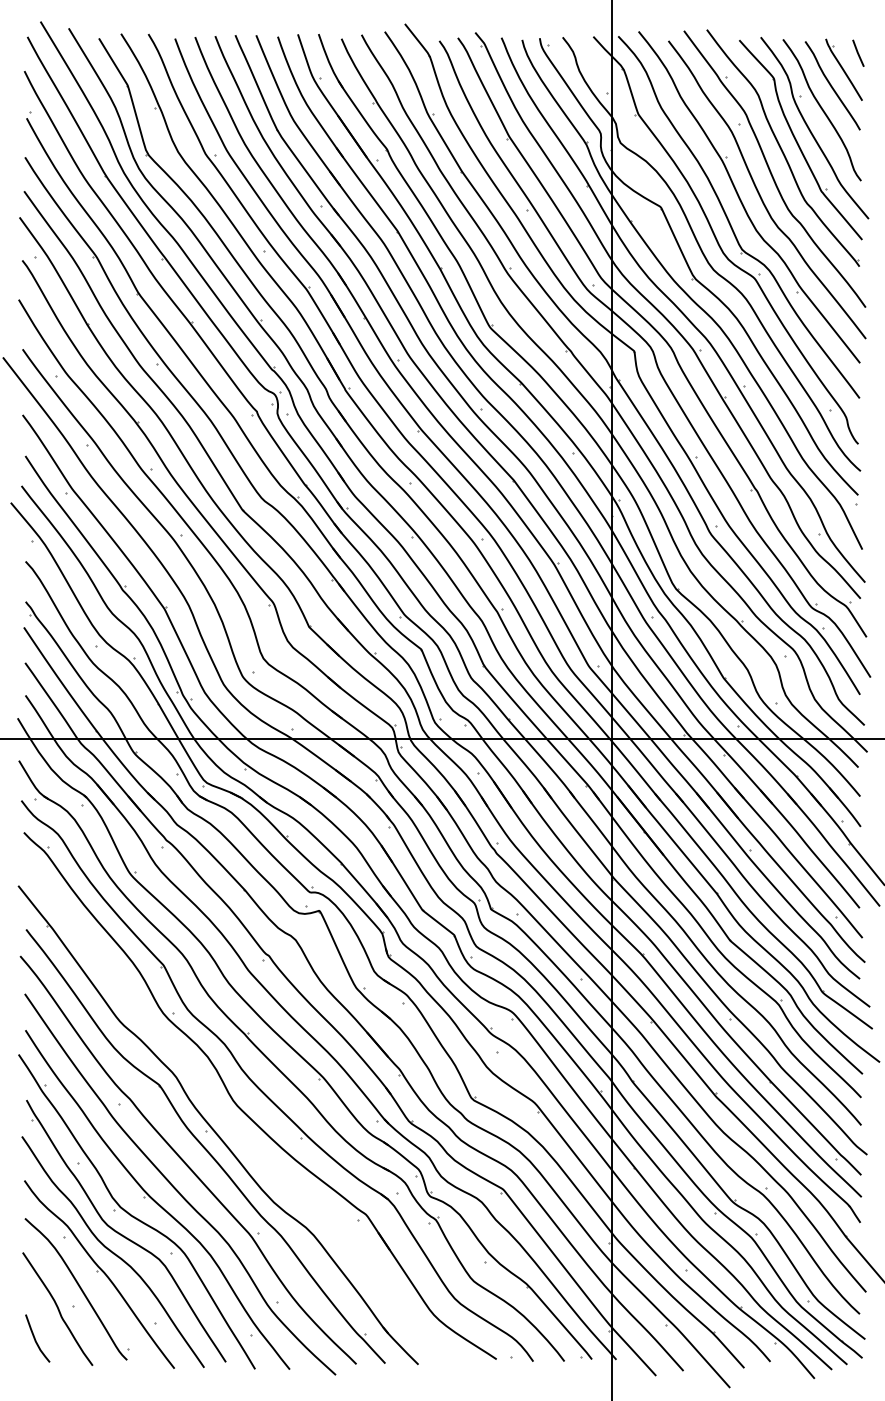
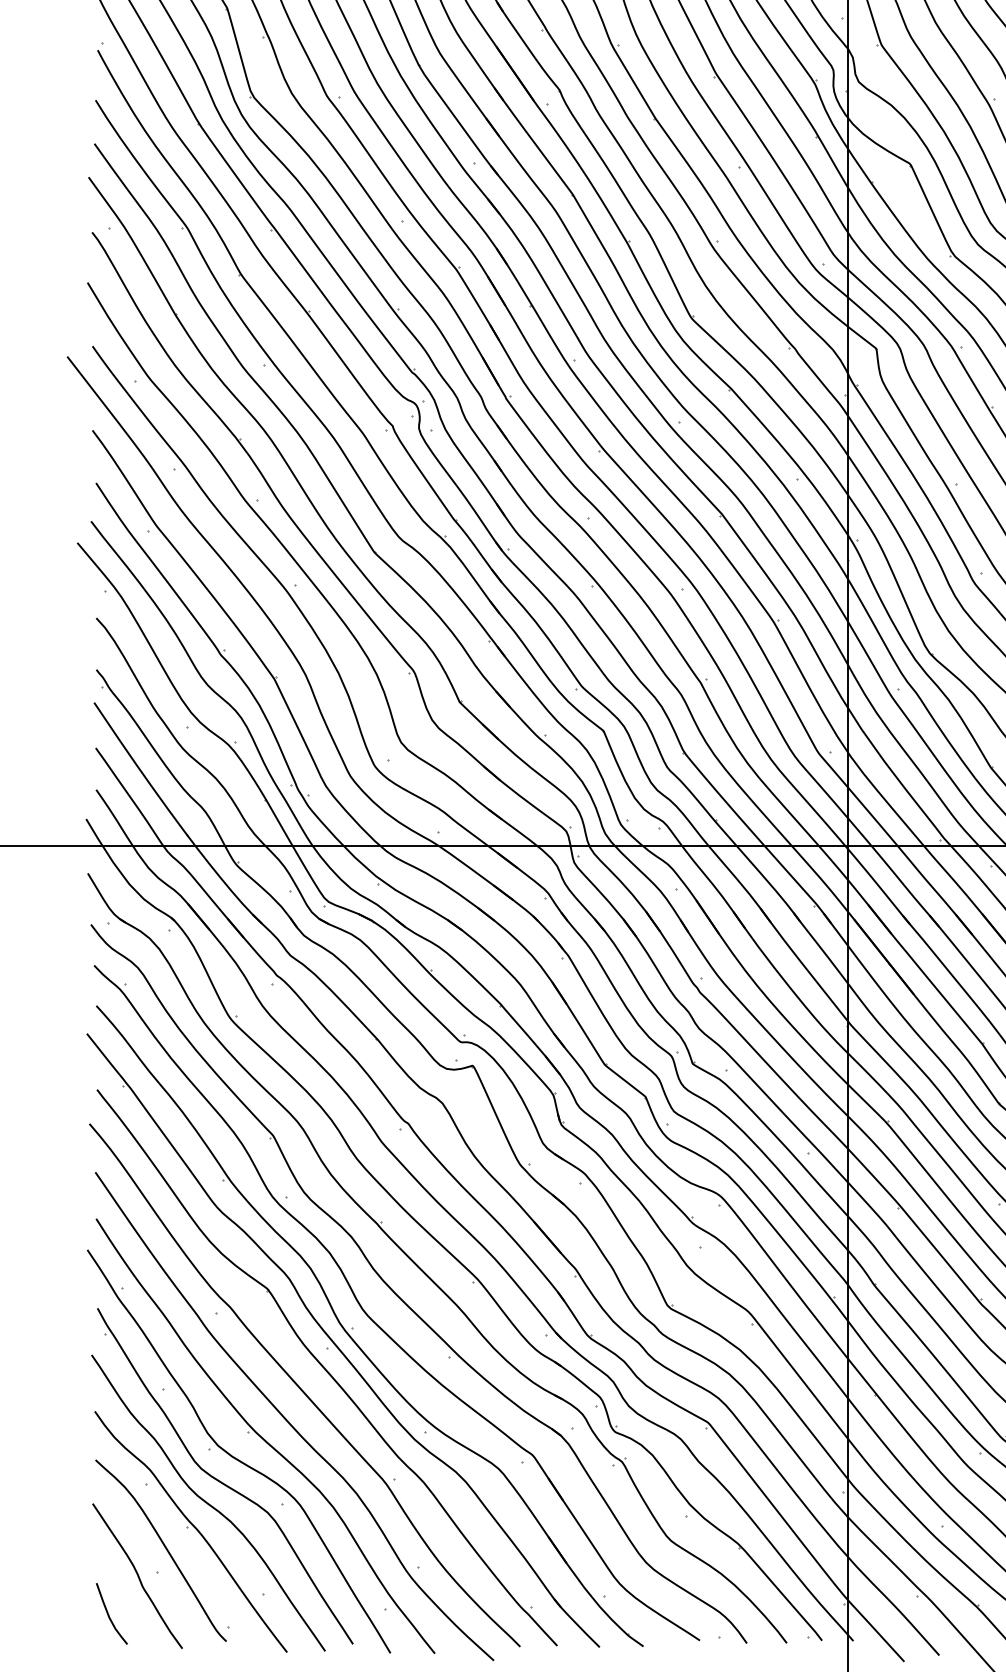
part: (226, 1115) -> (353, 1328), added

